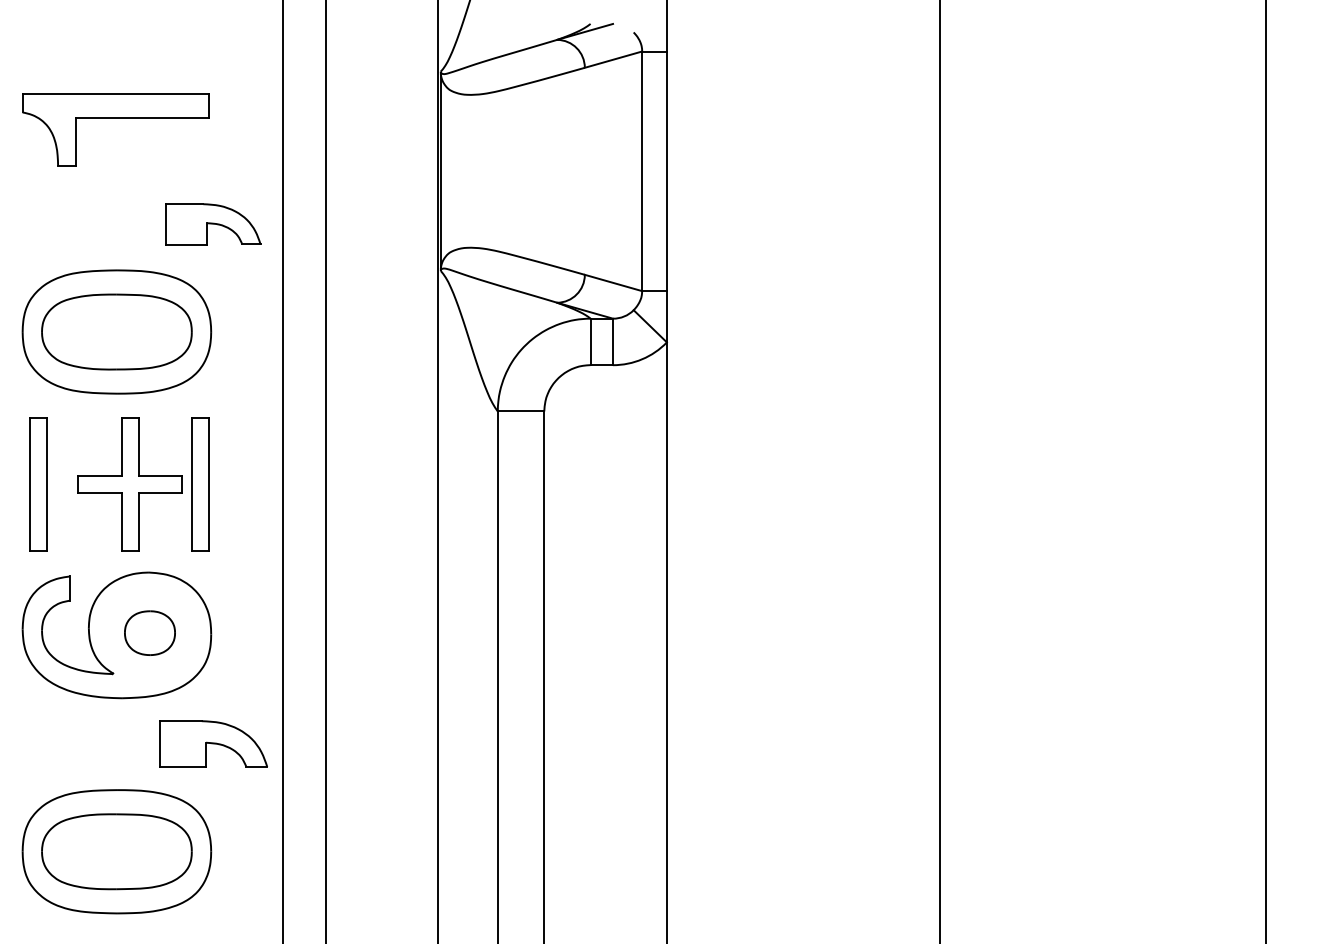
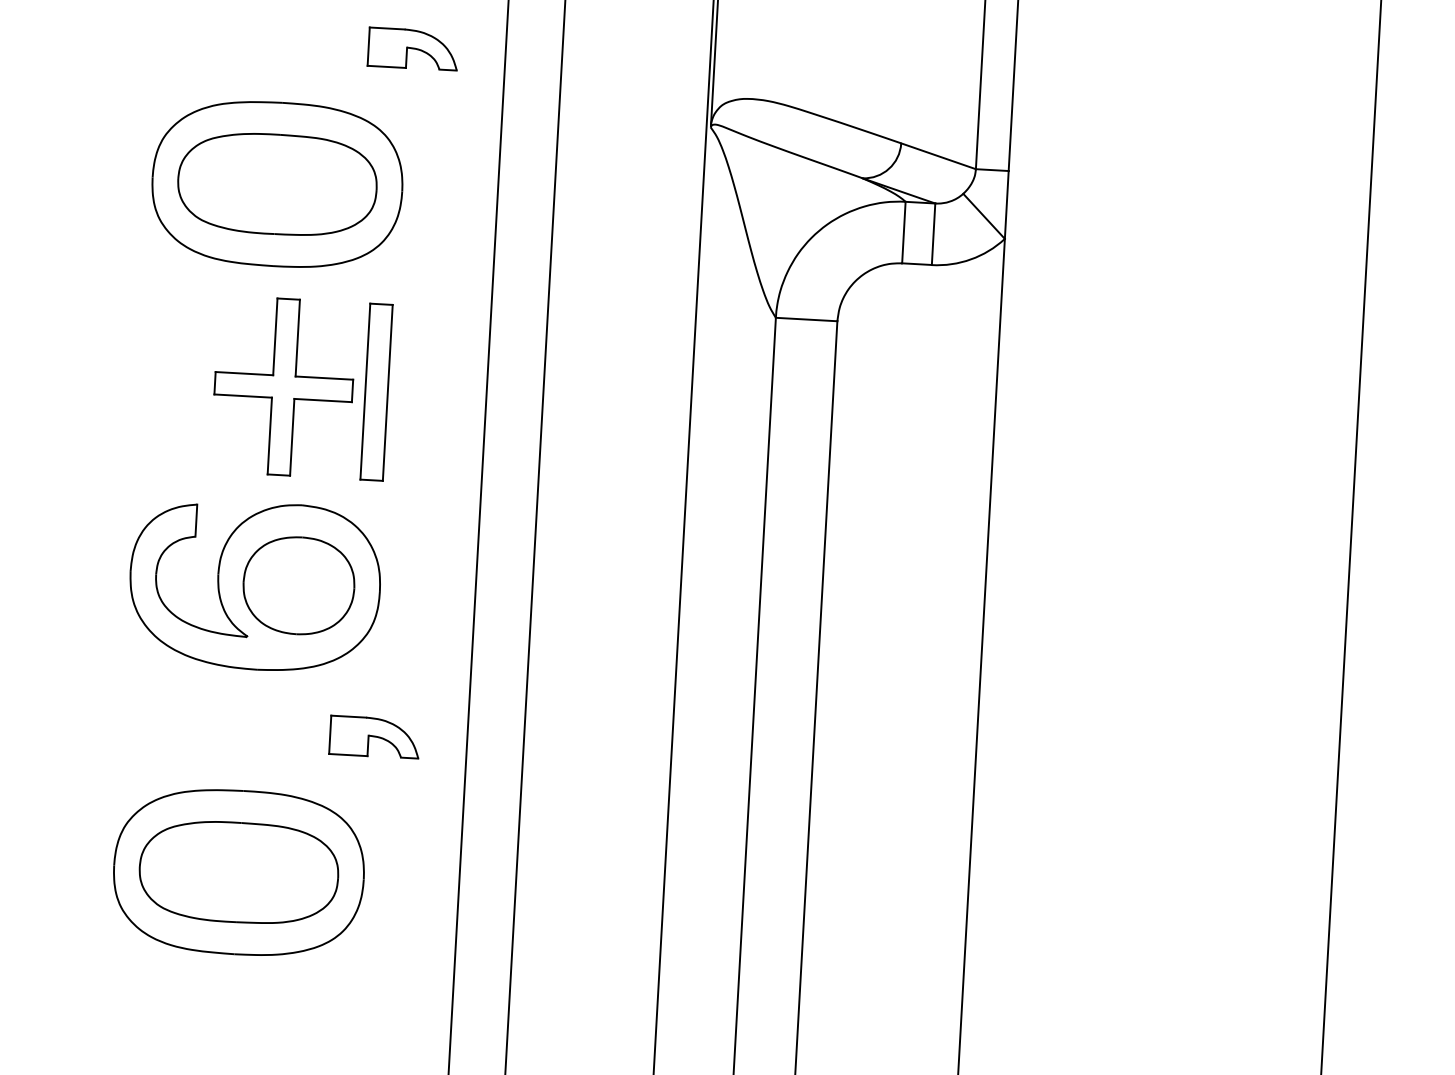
part: (213, 224) -> (413, 49), size x0.71
part: (38, 484) -> (162, 380), removed
part: (149, 632) -> (298, 584), size x1.67
part: (213, 743) -> (374, 736), size x0.62

